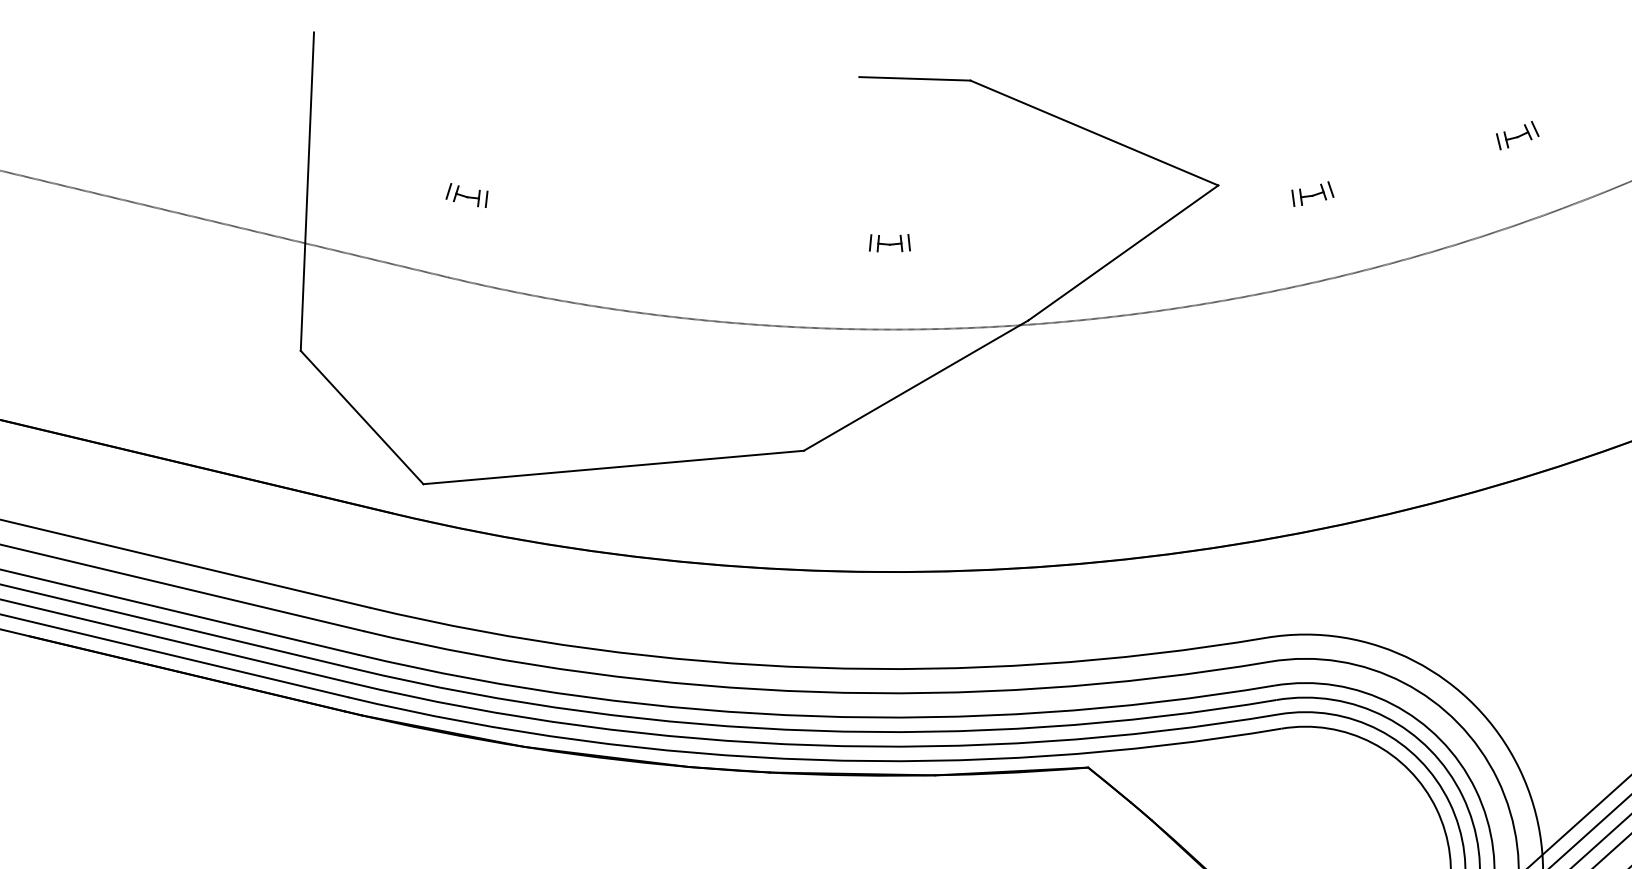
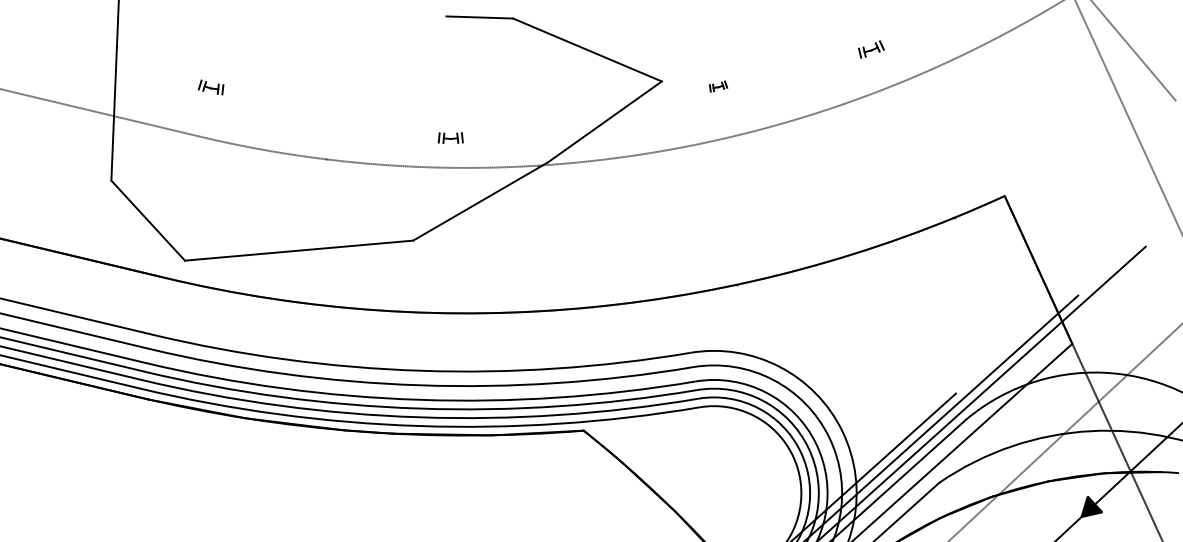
part: (1517, 135) -> (871, 49), moved
part: (1312, 193) -> (718, 86), size x0.7
part: (889, 242) -> (450, 137), moved

